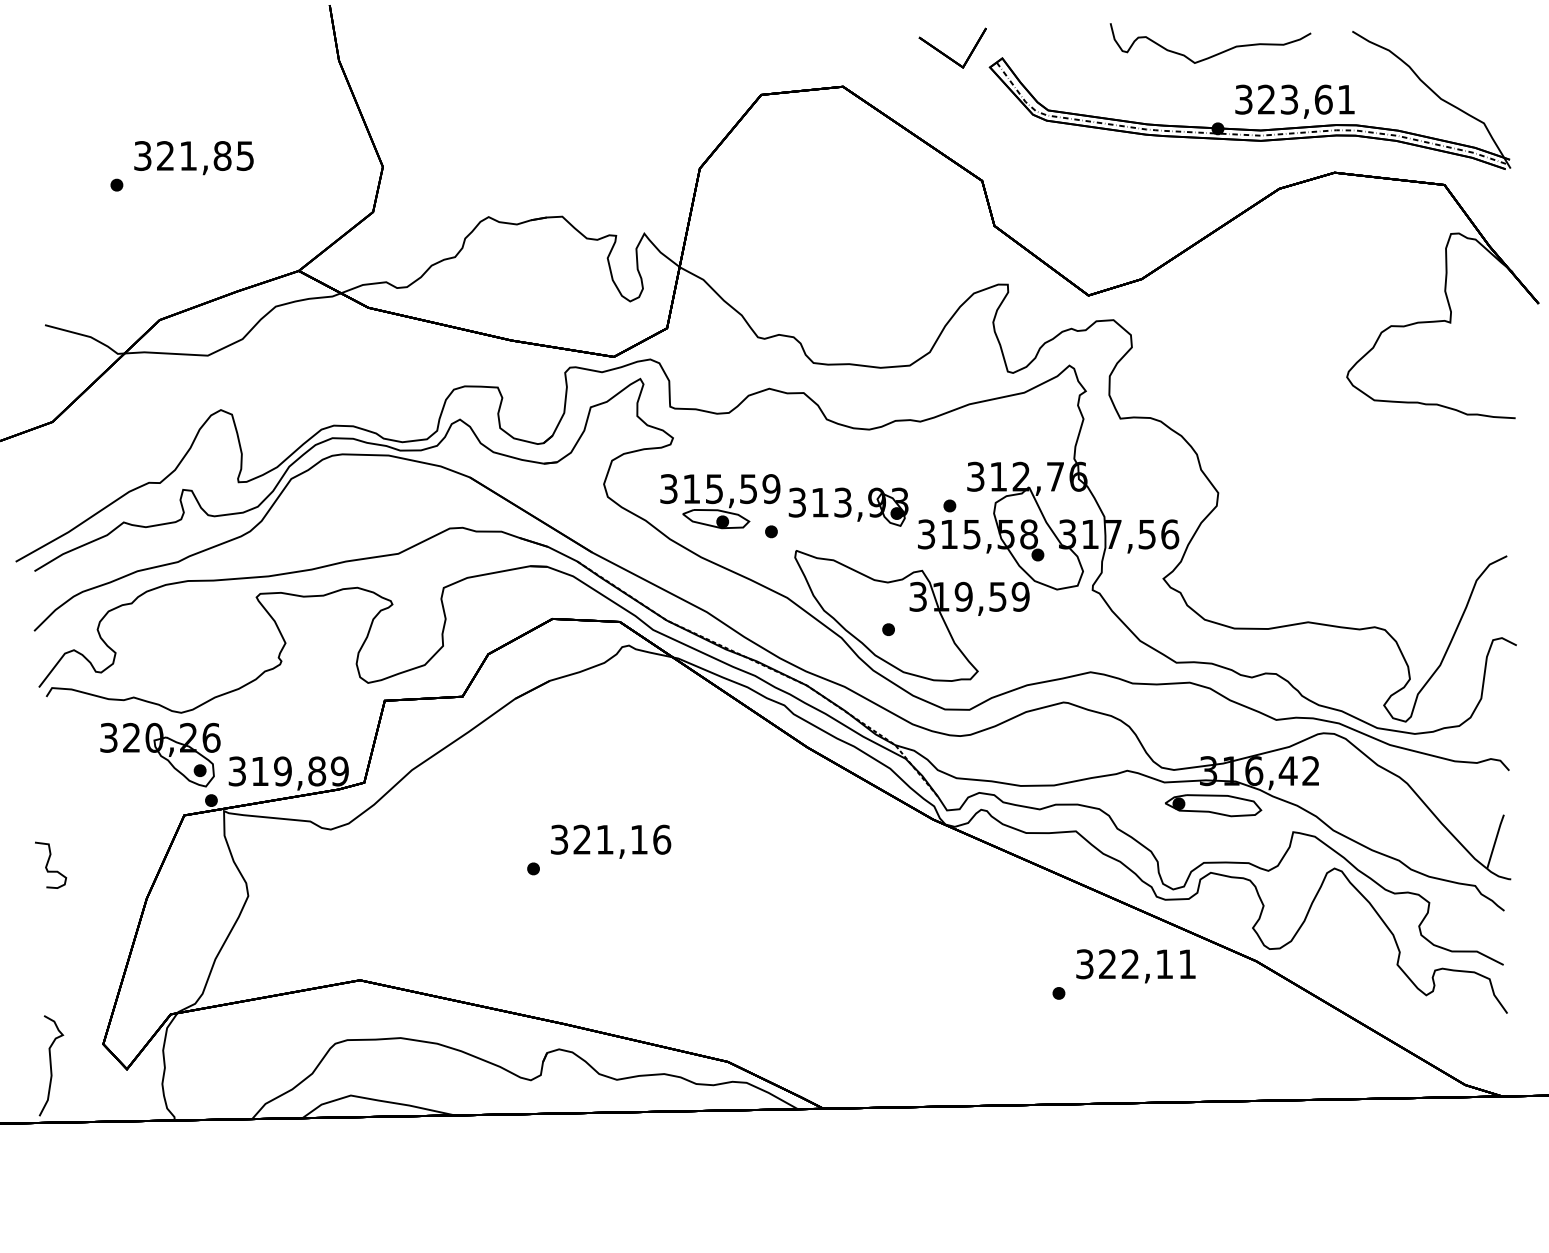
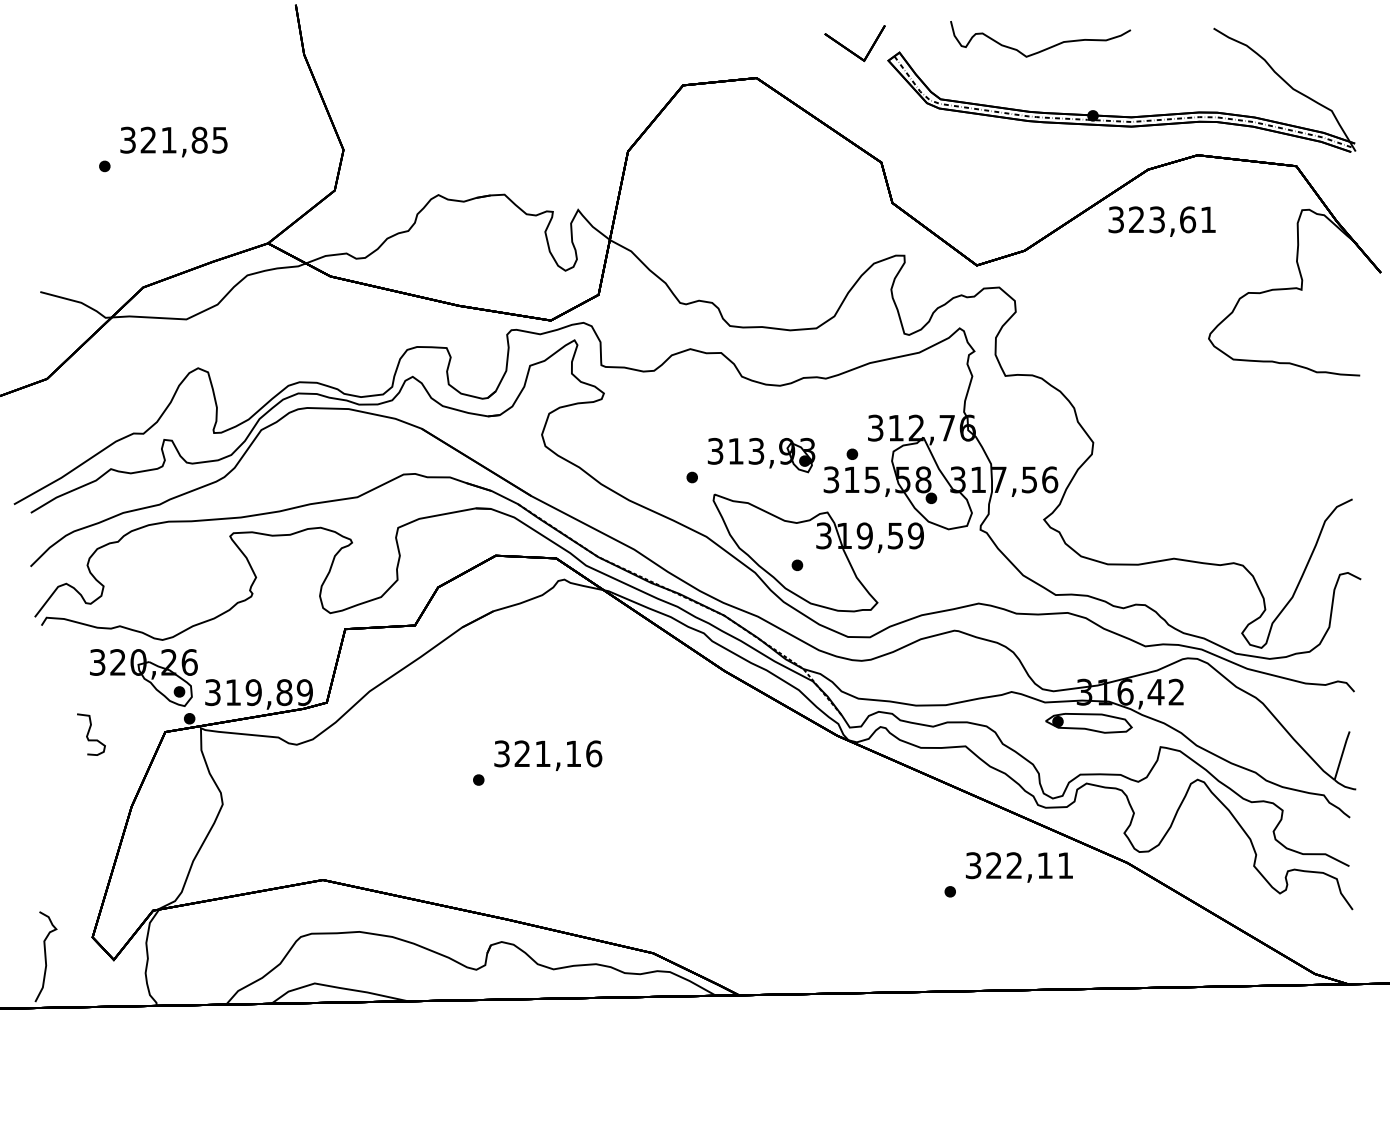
curve: (1216, 53) -> (1045, 48), moved
text: (1294, 101) -> (1161, 221), moved
part: (720, 501) -> (646, 450), removed
curve: (48, 863) -> (89, 733), moved

